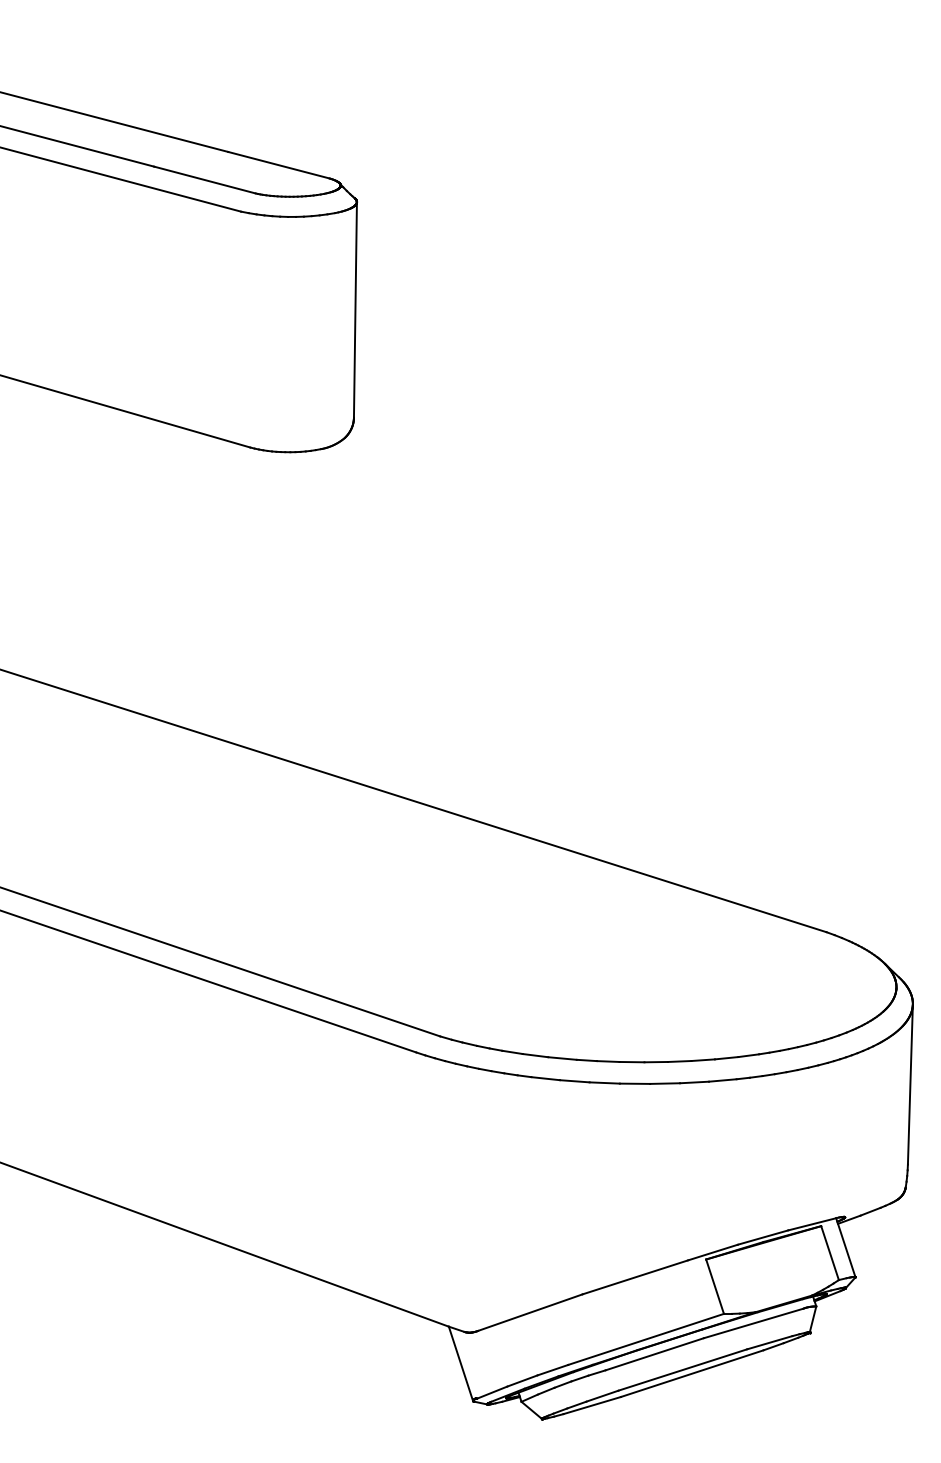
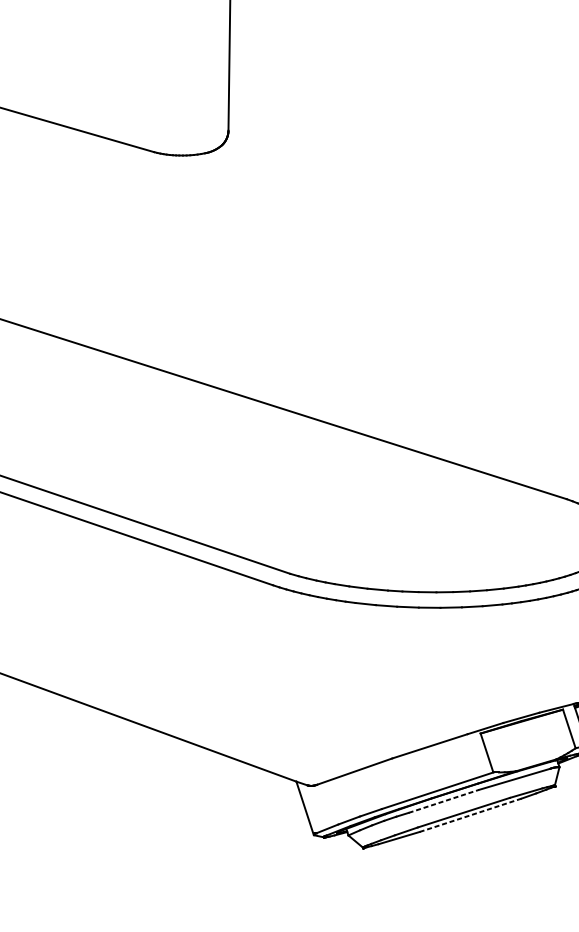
line: (654, 1354) -> (443, 801), solid -> dashed
line: (691, 1373) -> (470, 815), solid -> dashed

